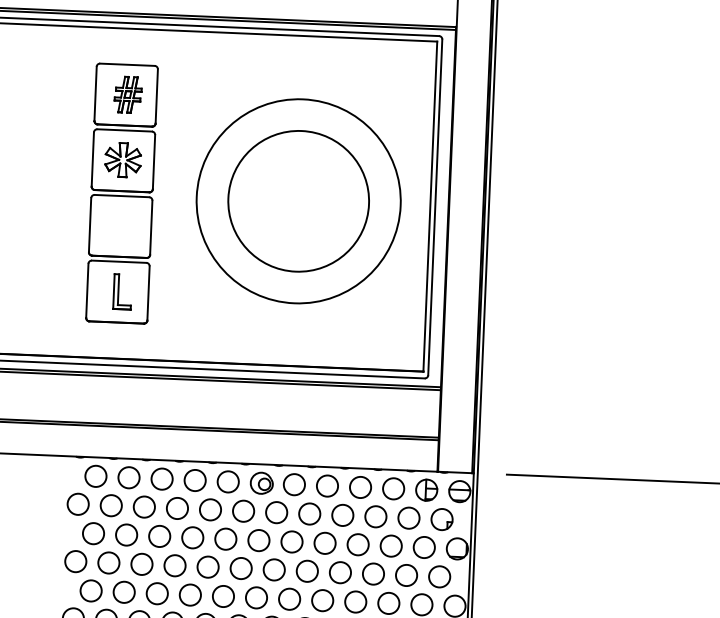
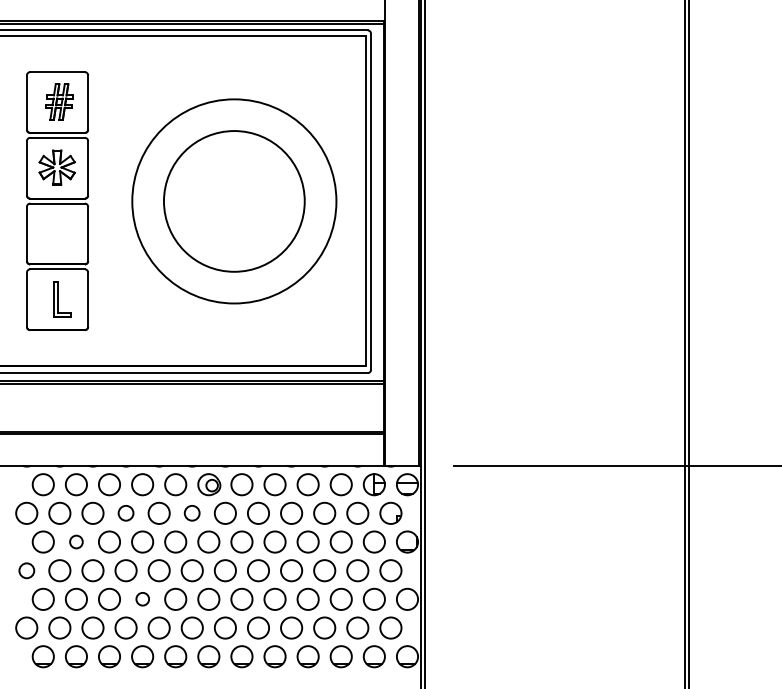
circle: (176, 507) -> (125, 512), size x0.7
circle: (242, 510) -> (191, 512), size x0.7
circle: (126, 534) -> (76, 541), size x0.6
circle: (75, 561) -> (26, 570), size x0.7
circle: (190, 594) -> (142, 598), size x0.6

